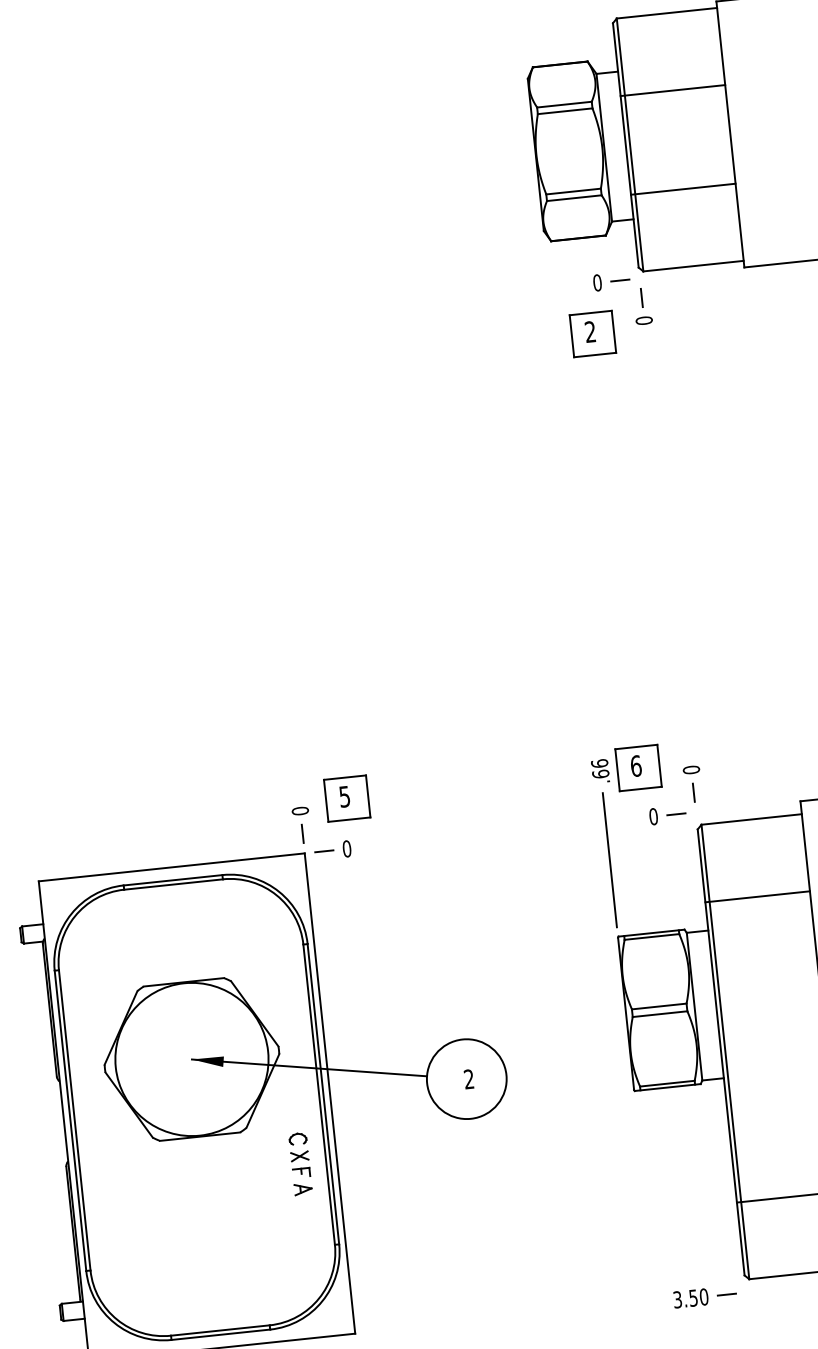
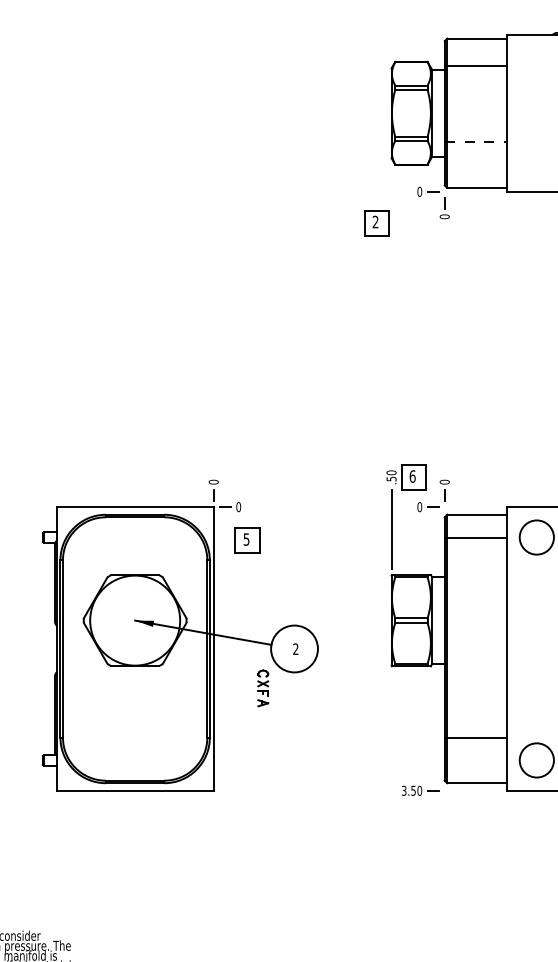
line: (672, 91) -> (475, 66), moved
line: (683, 189) -> (475, 142), solid -> dashed
part: (592, 334) -> (376, 223), moved
text: (600, 768) -> (391, 475), .66 -> .50
part: (346, 798) -> (247, 540), moved
line: (757, 897) -> (475, 538), moved
part: (301, 1164) -> (263, 688), moved

